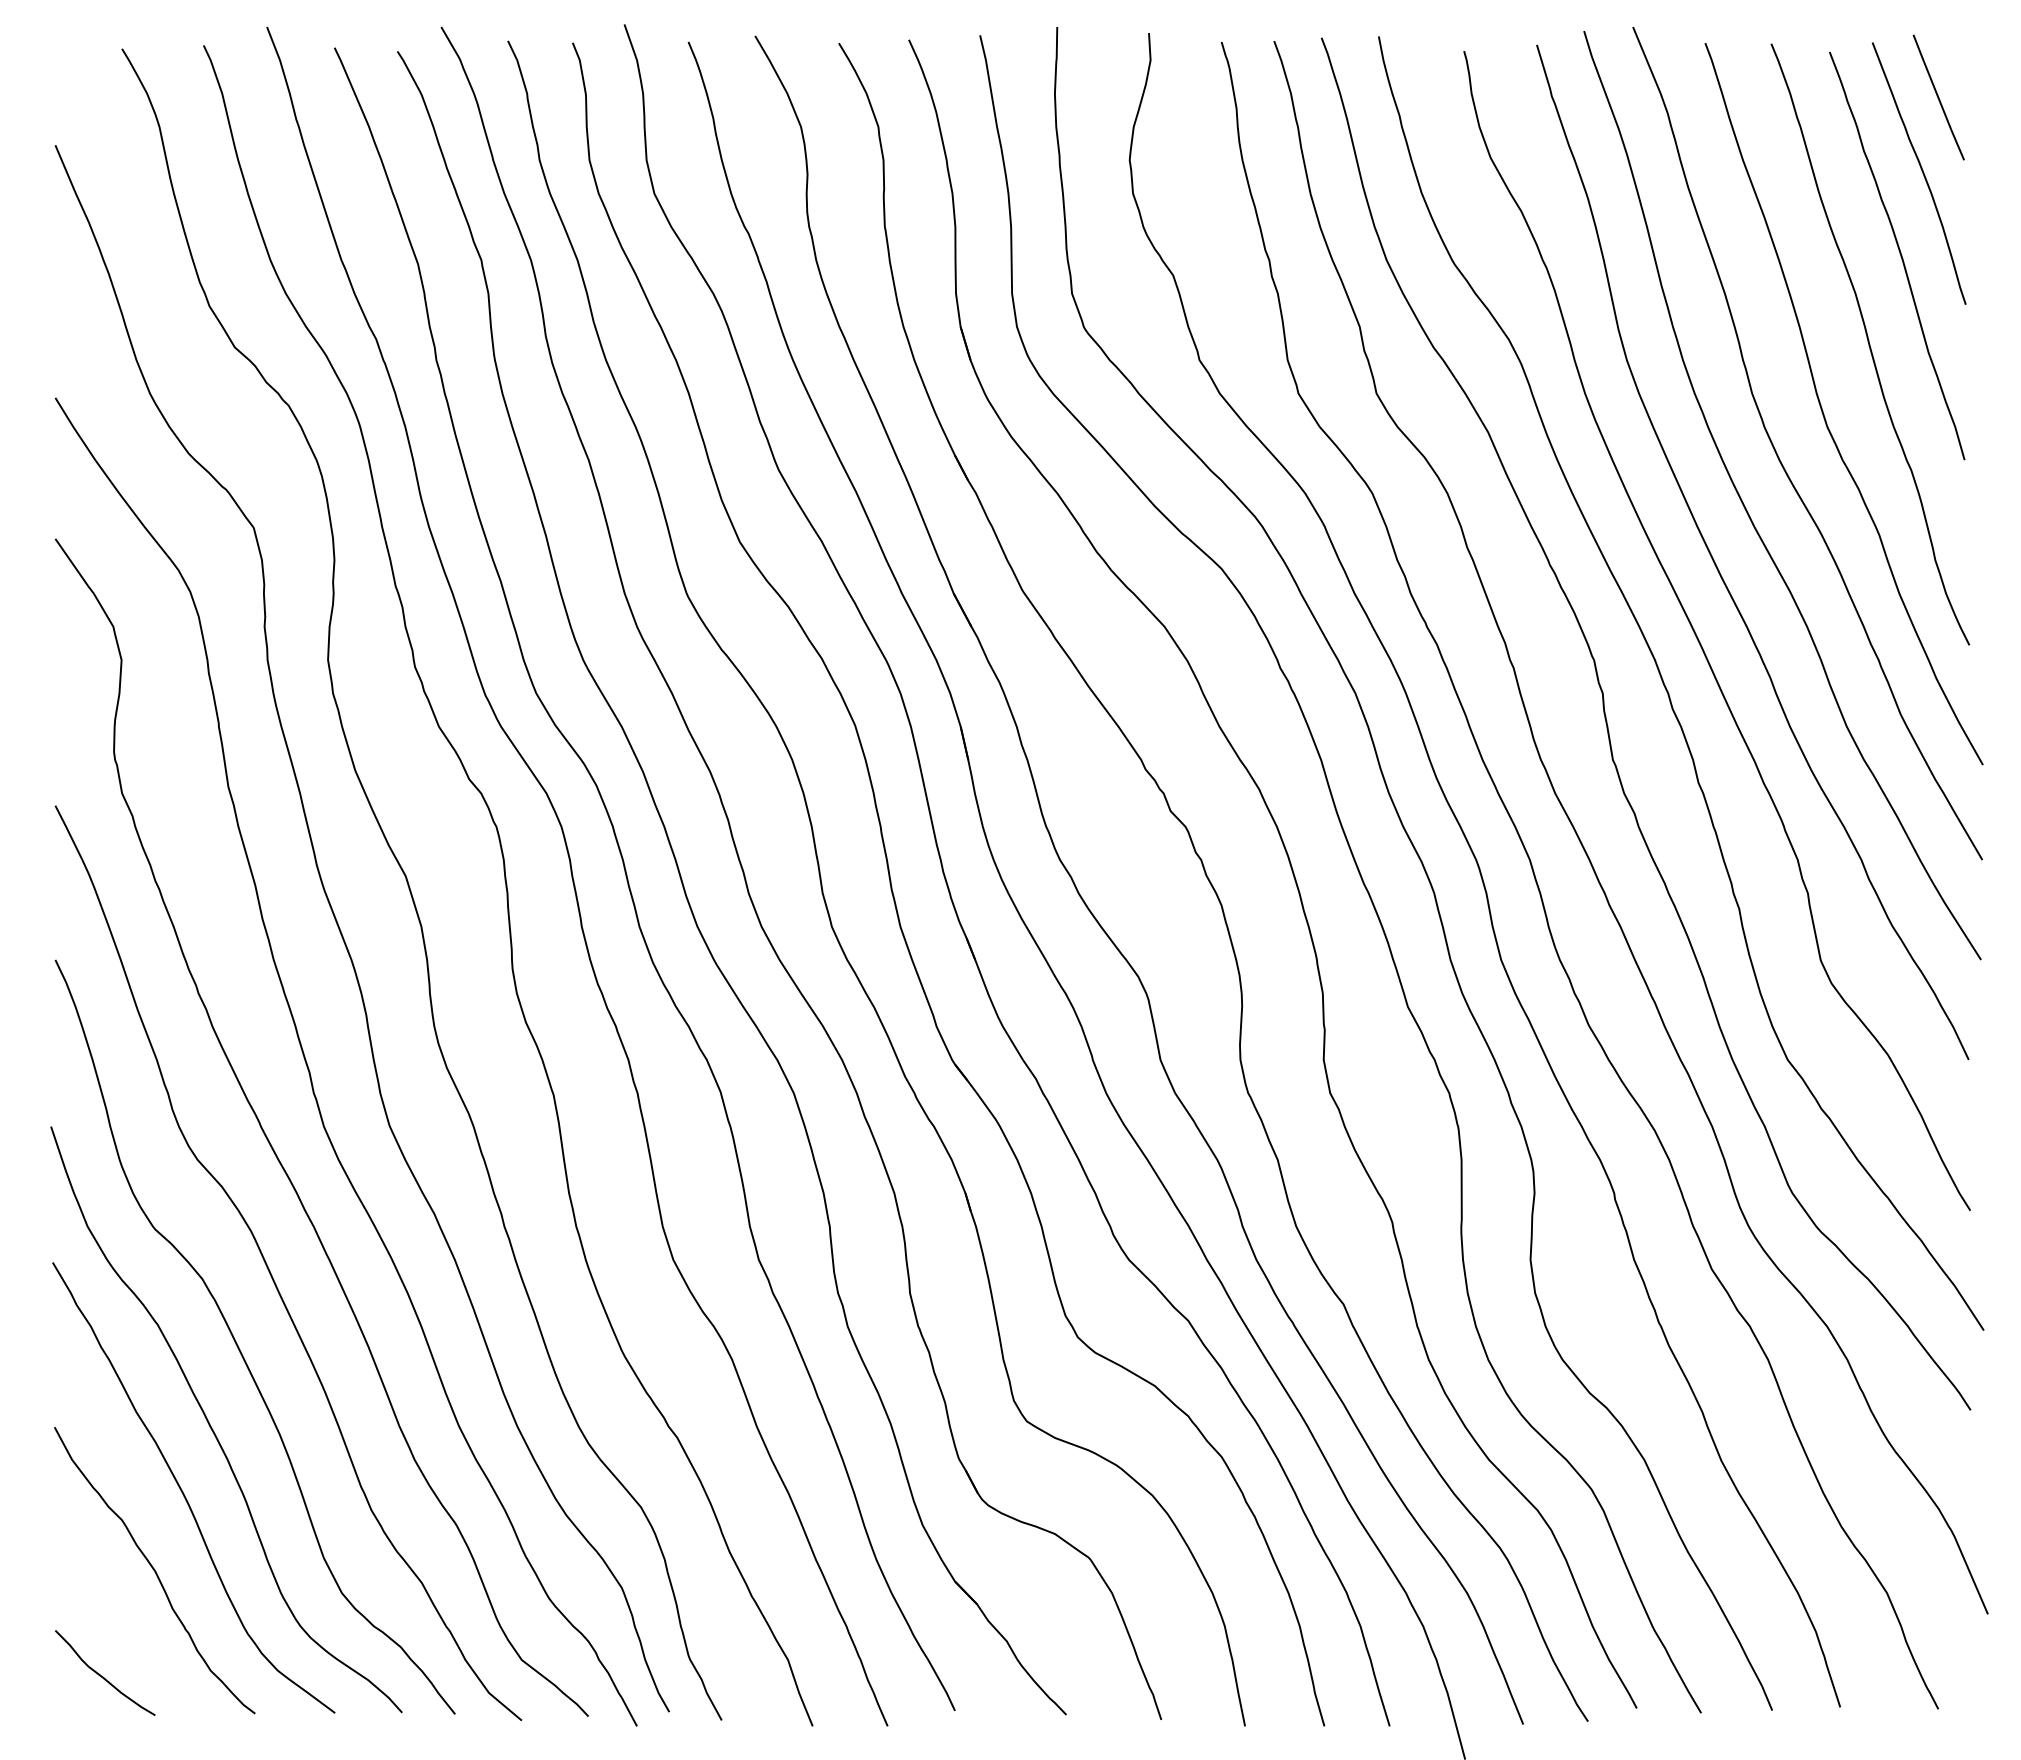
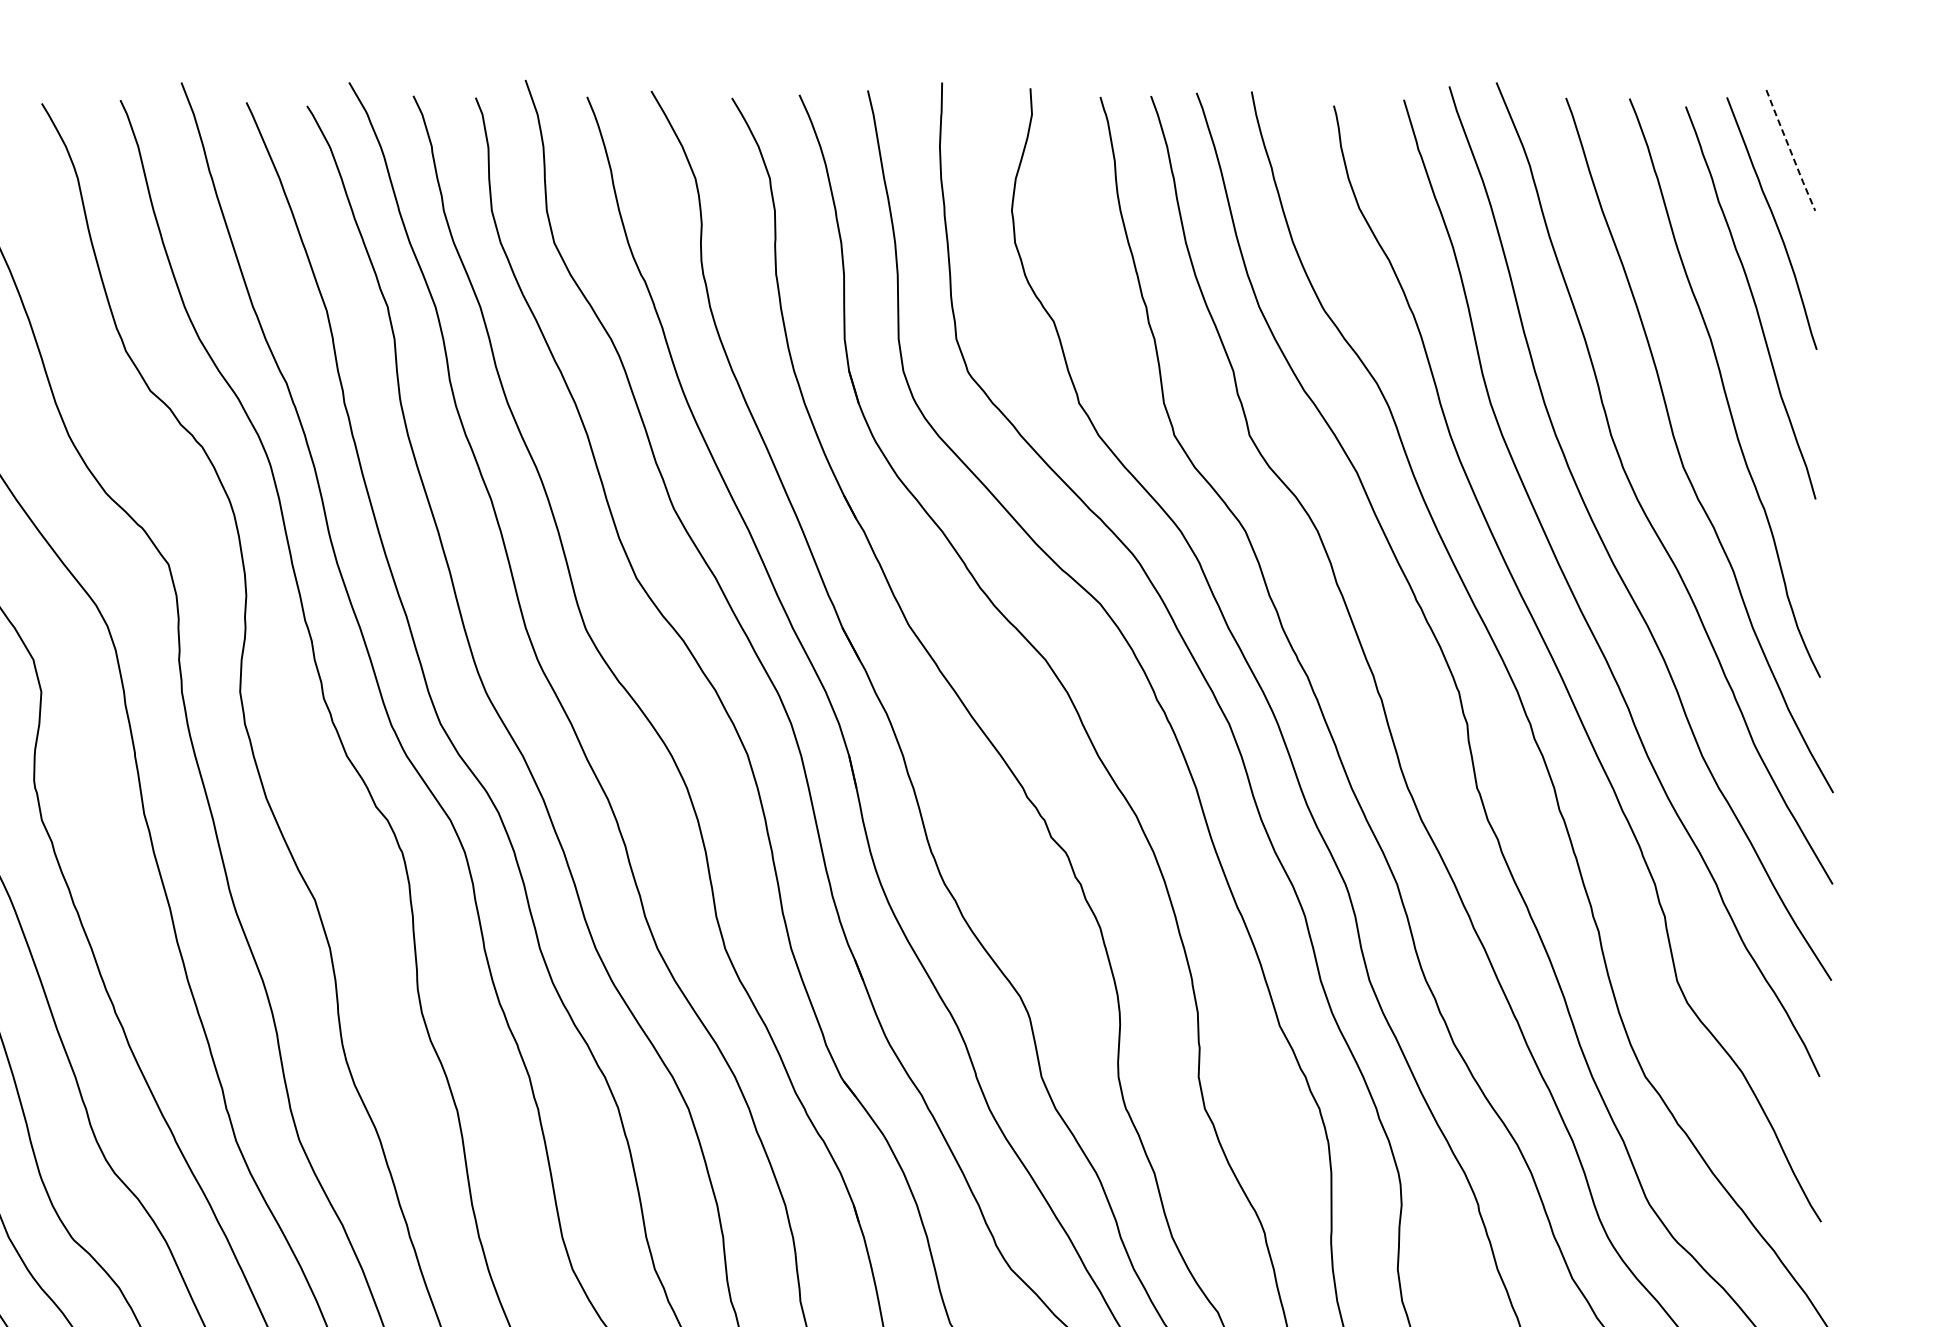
line: (1938, 97) -> (1790, 150), solid -> dashed

